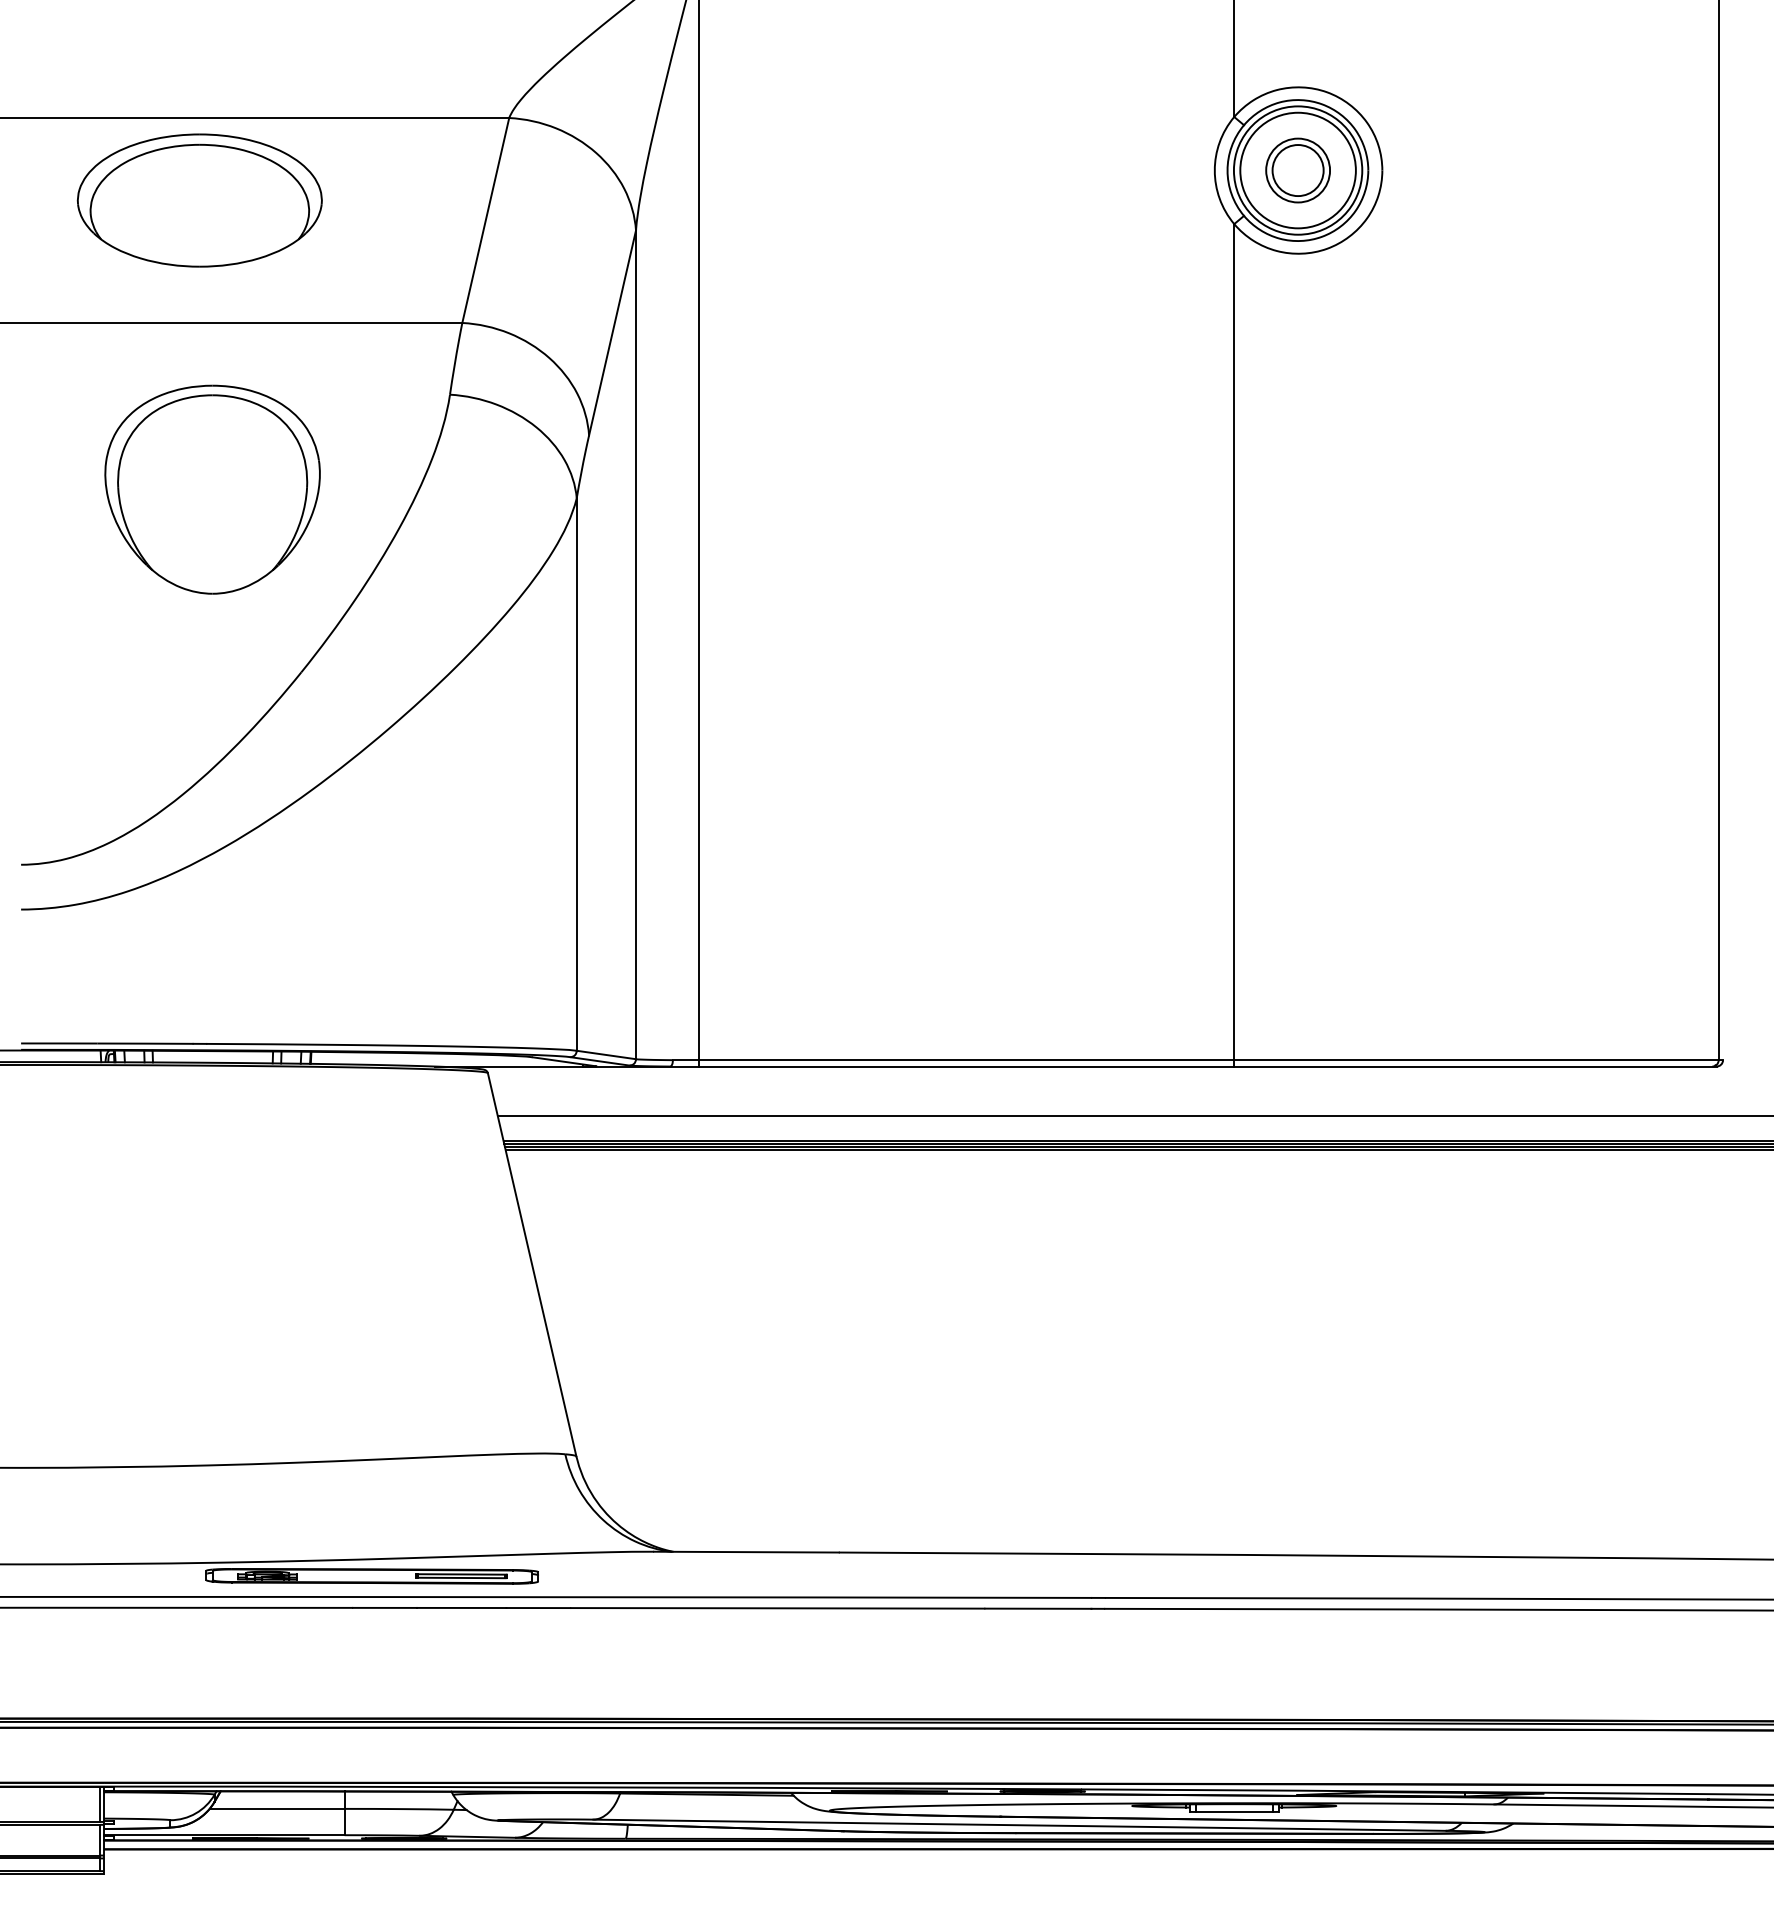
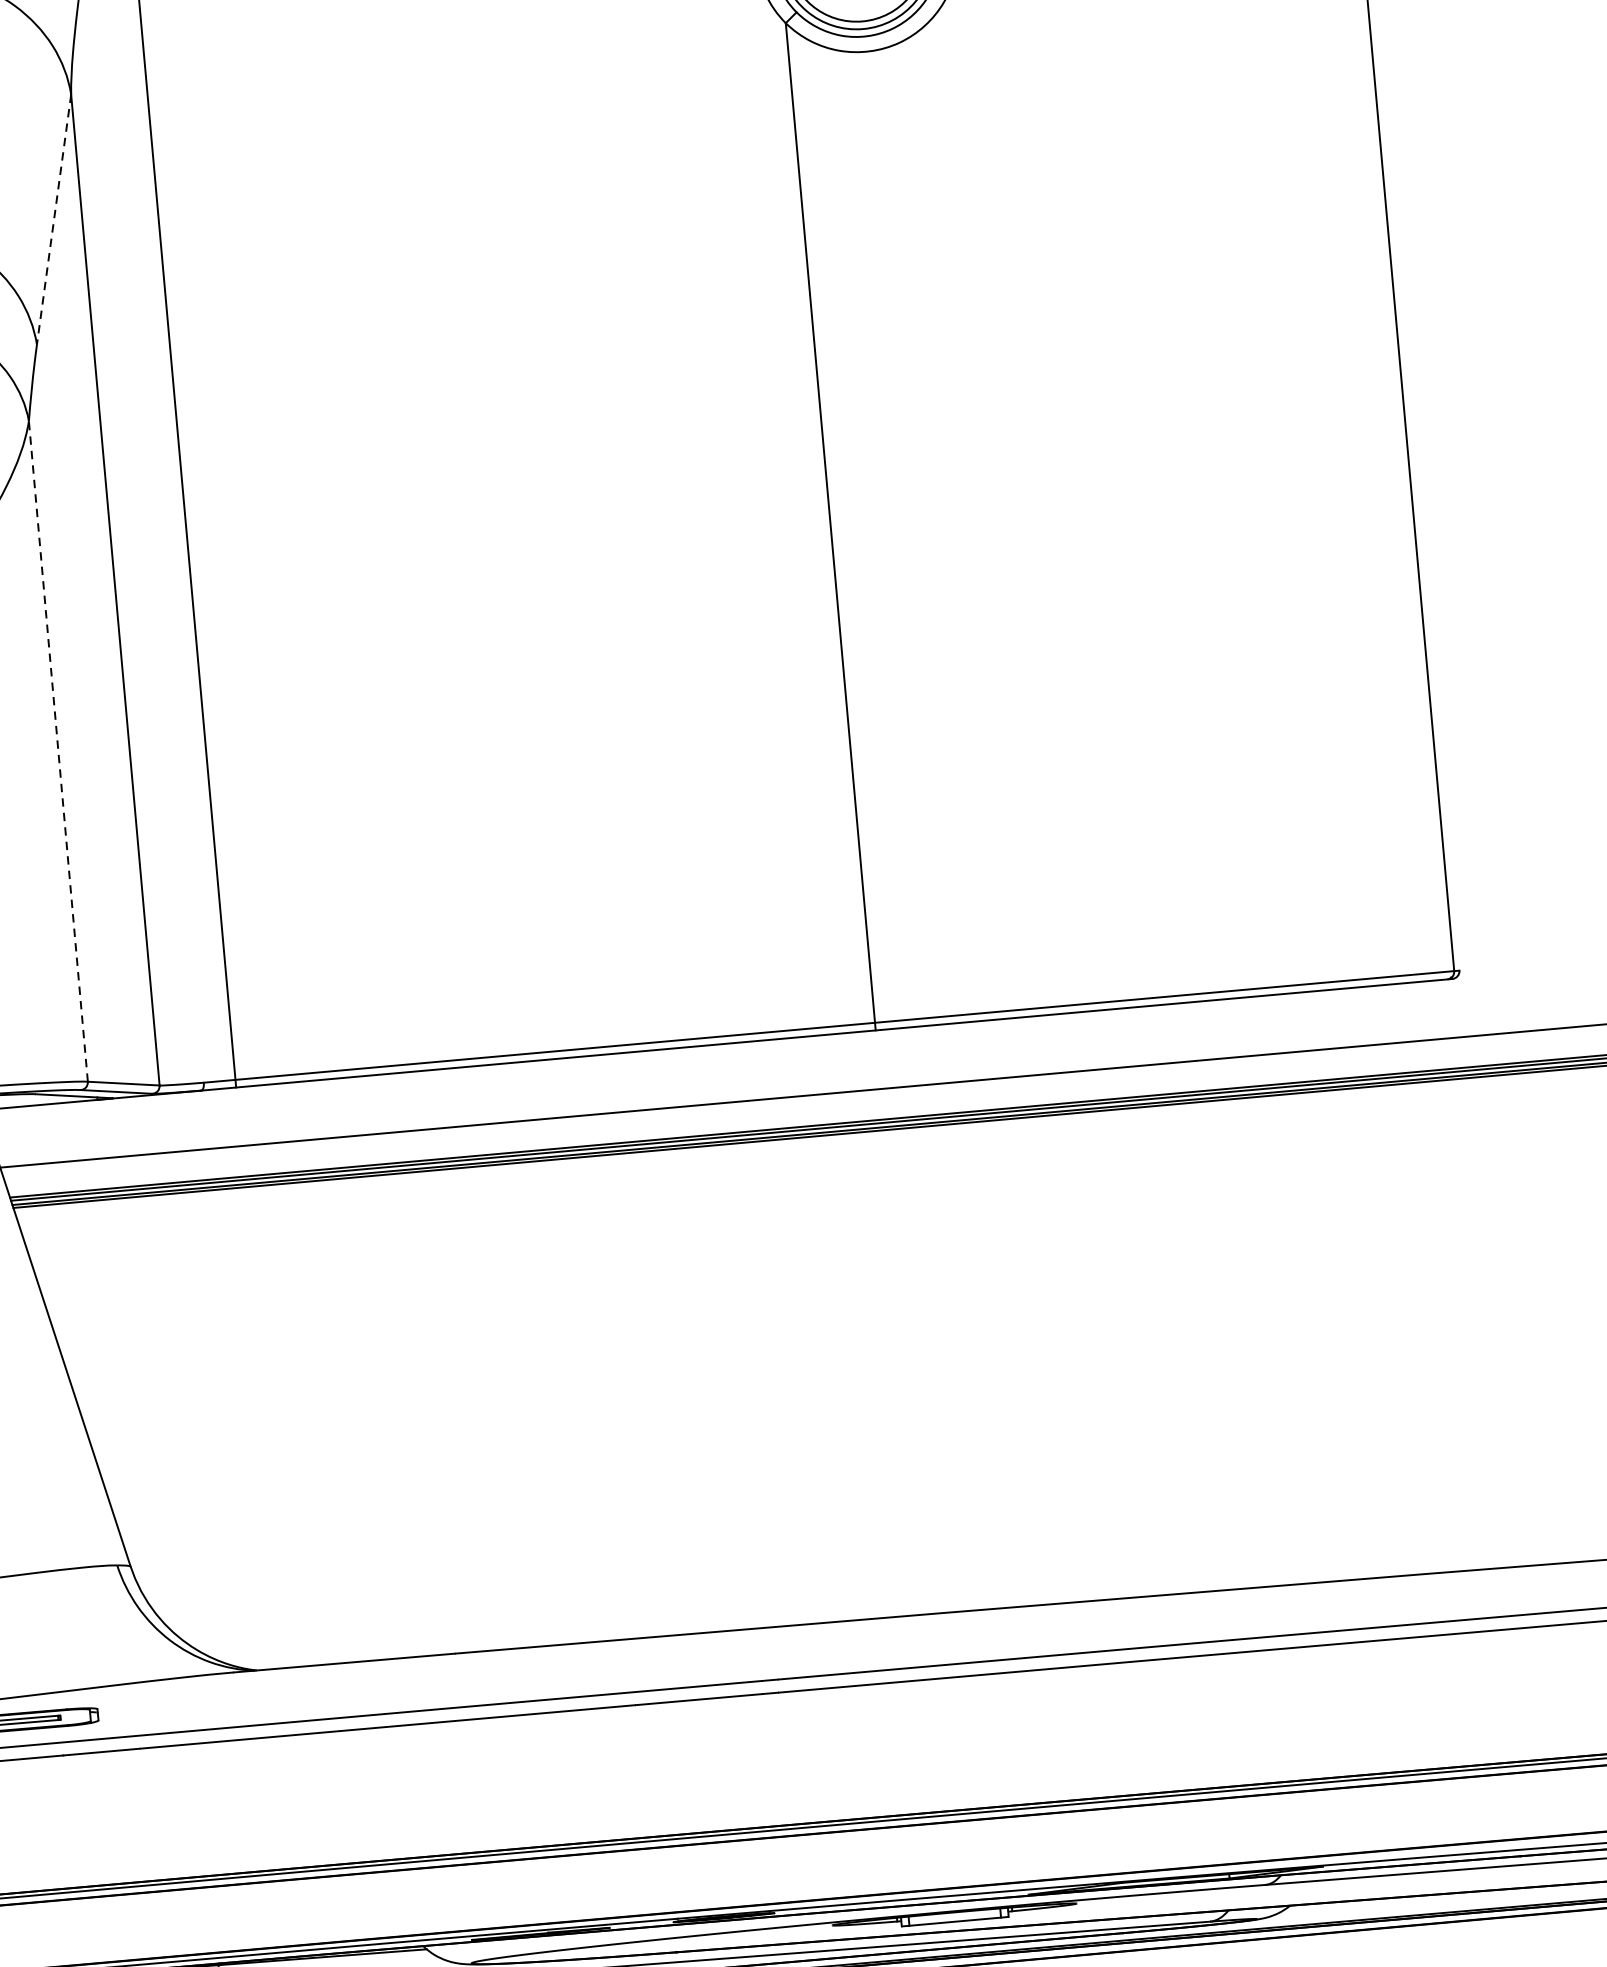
line: (612, 333) -> (54, 220), solid -> dashed
line: (576, 774) -> (58, 751), solid -> dashed

